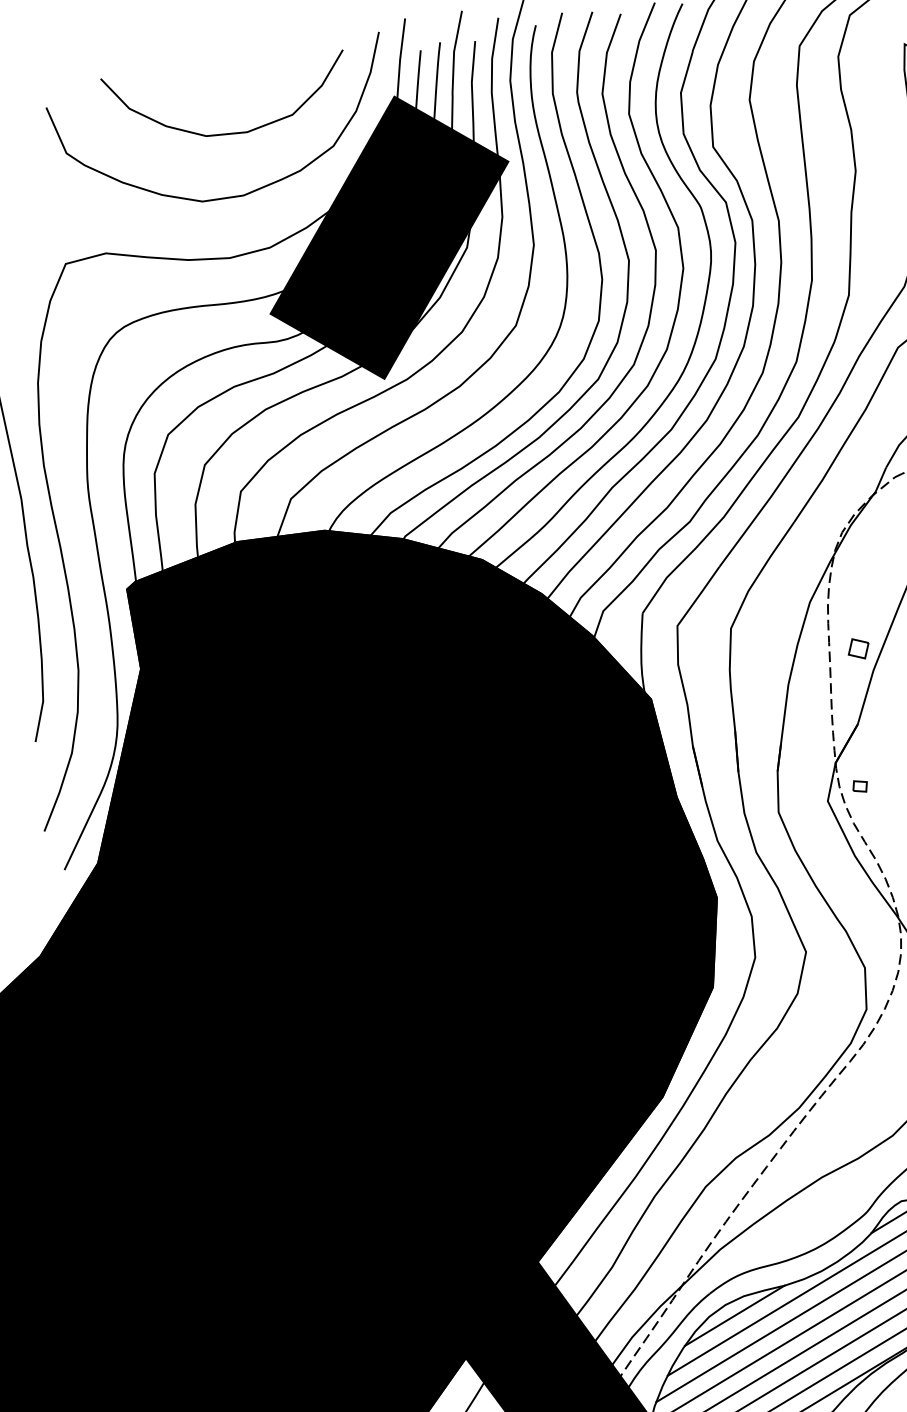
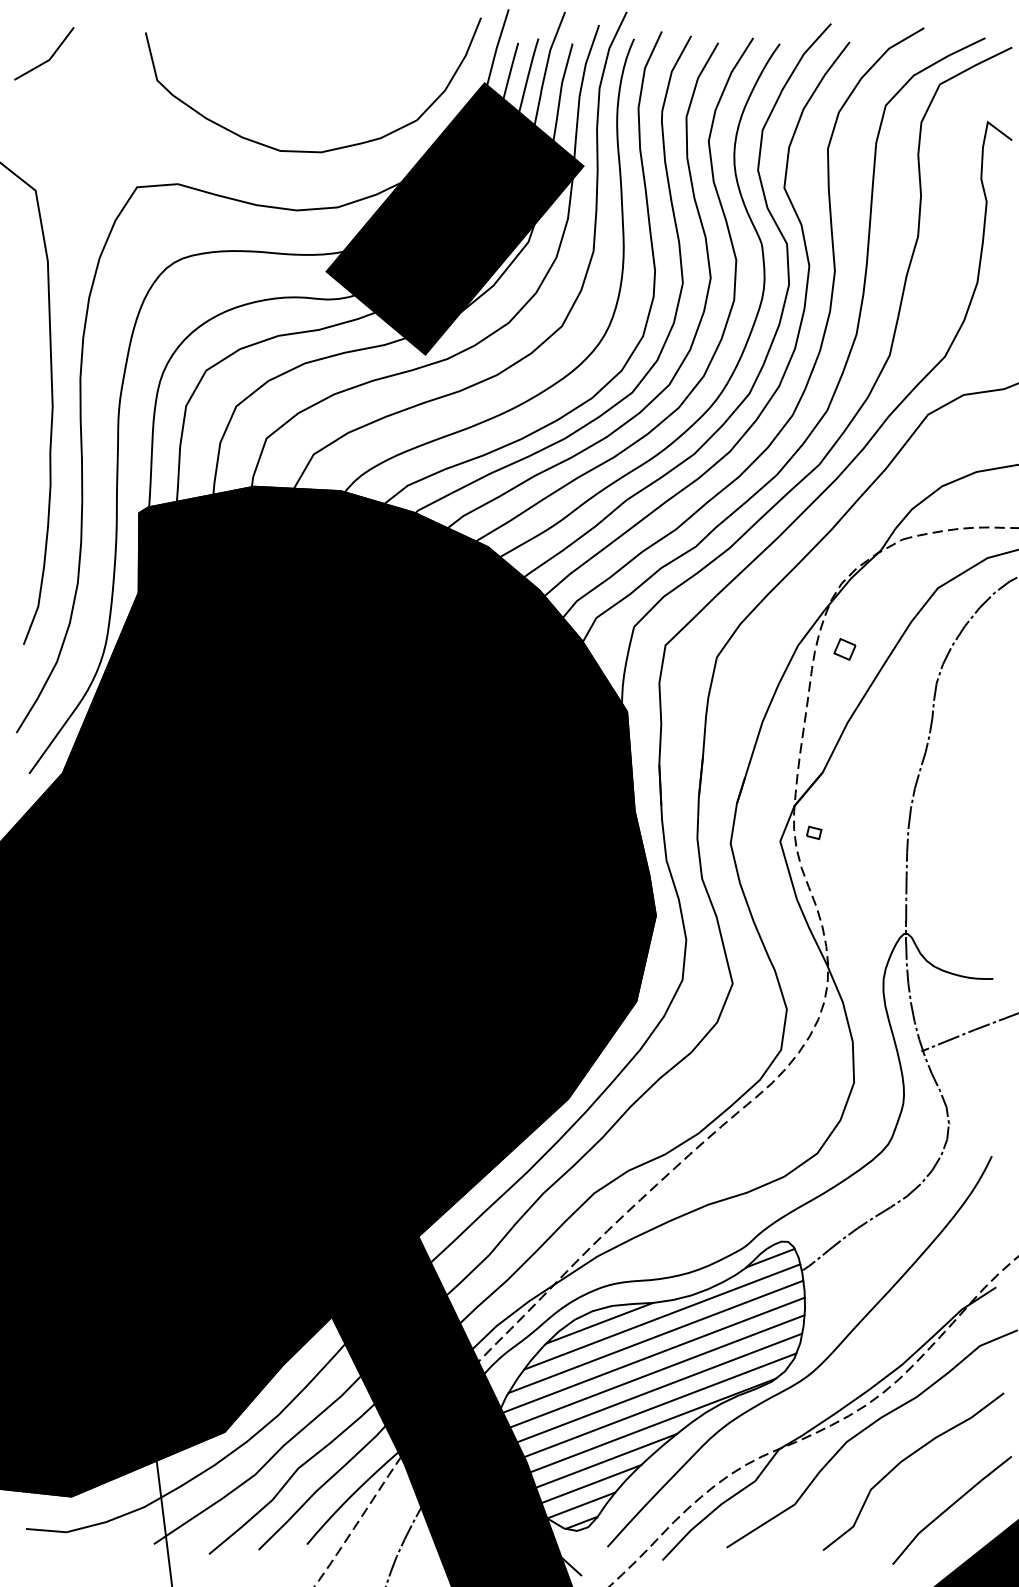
curve: (234, 132) -> (323, 89), removed
part: (858, 649) -> (844, 649), moved

